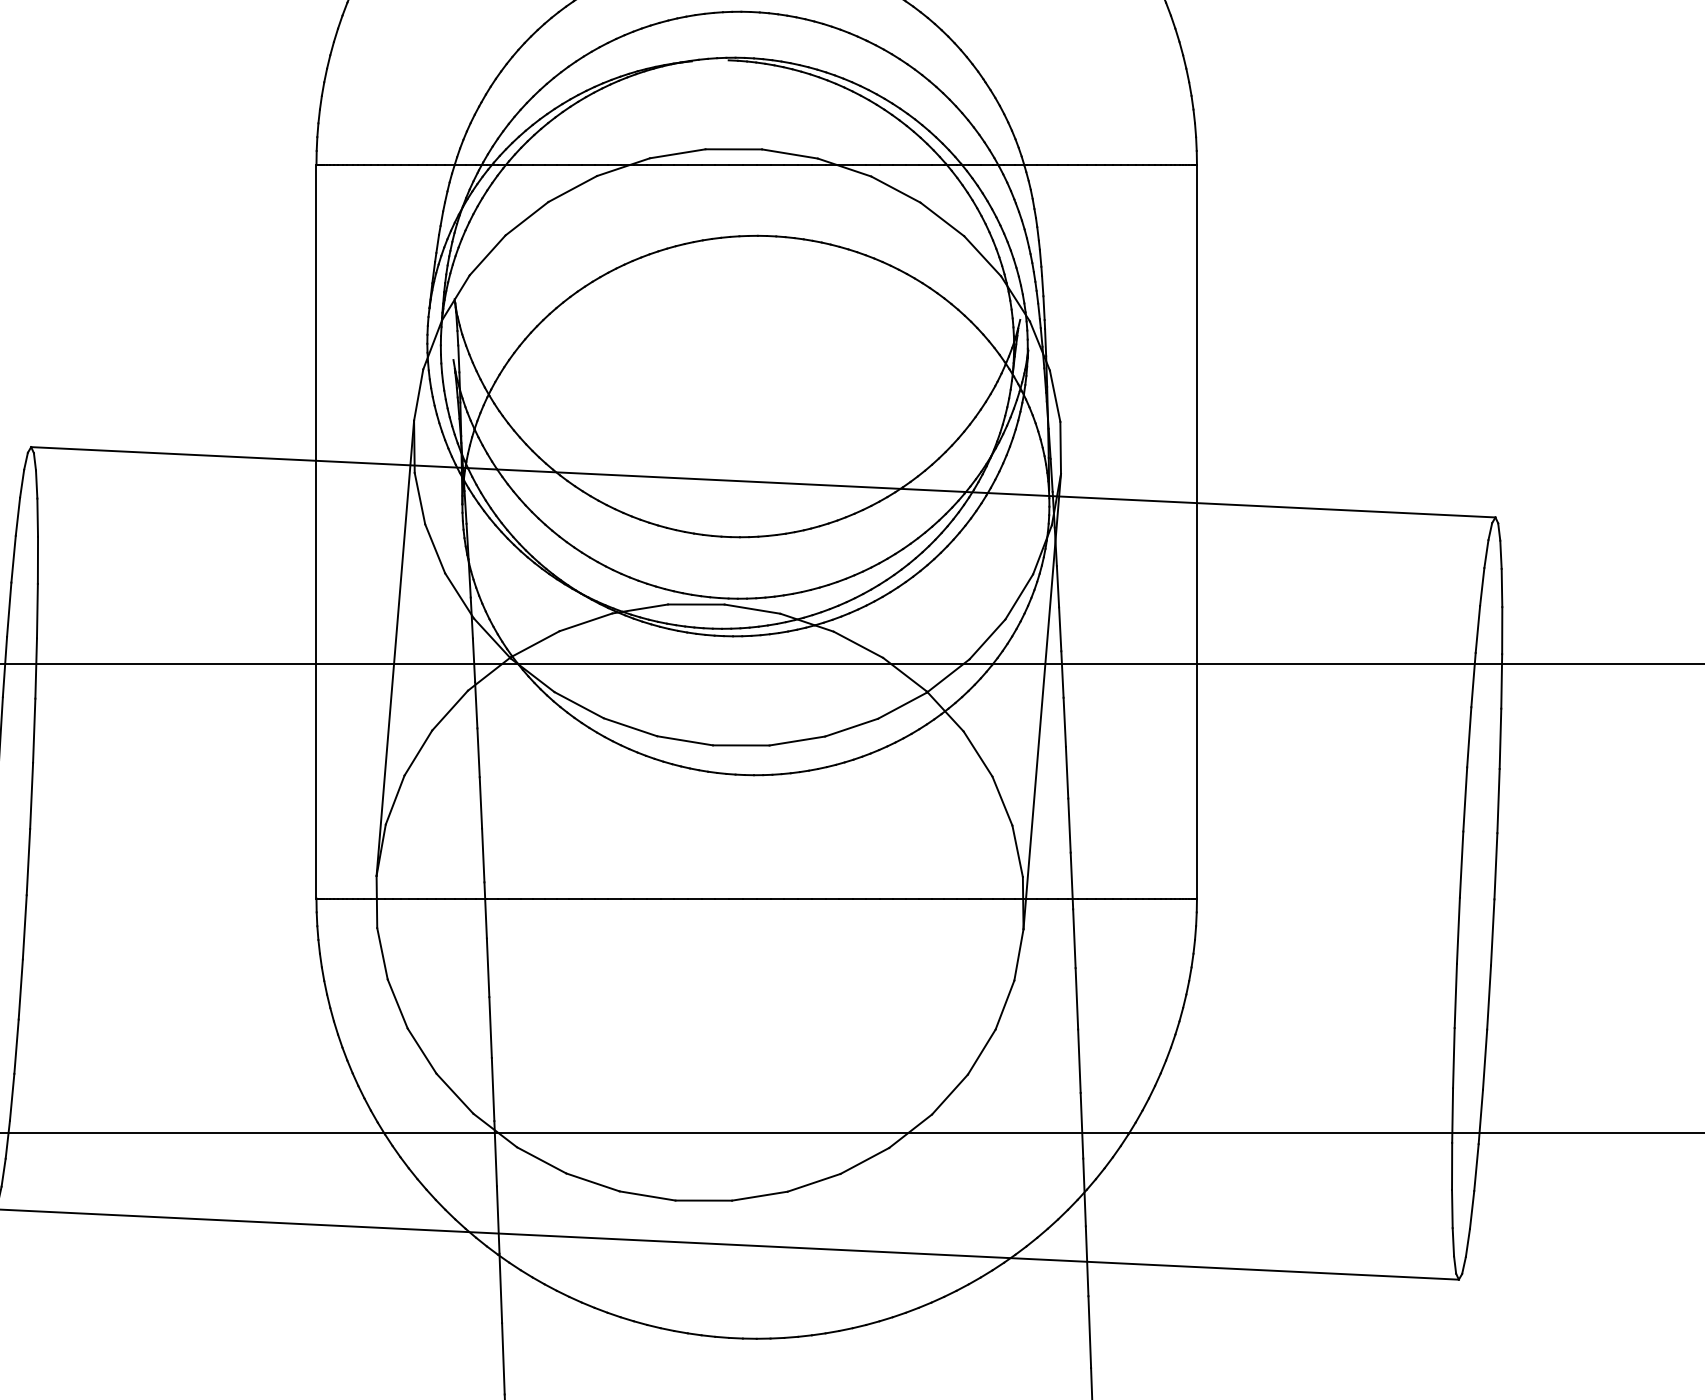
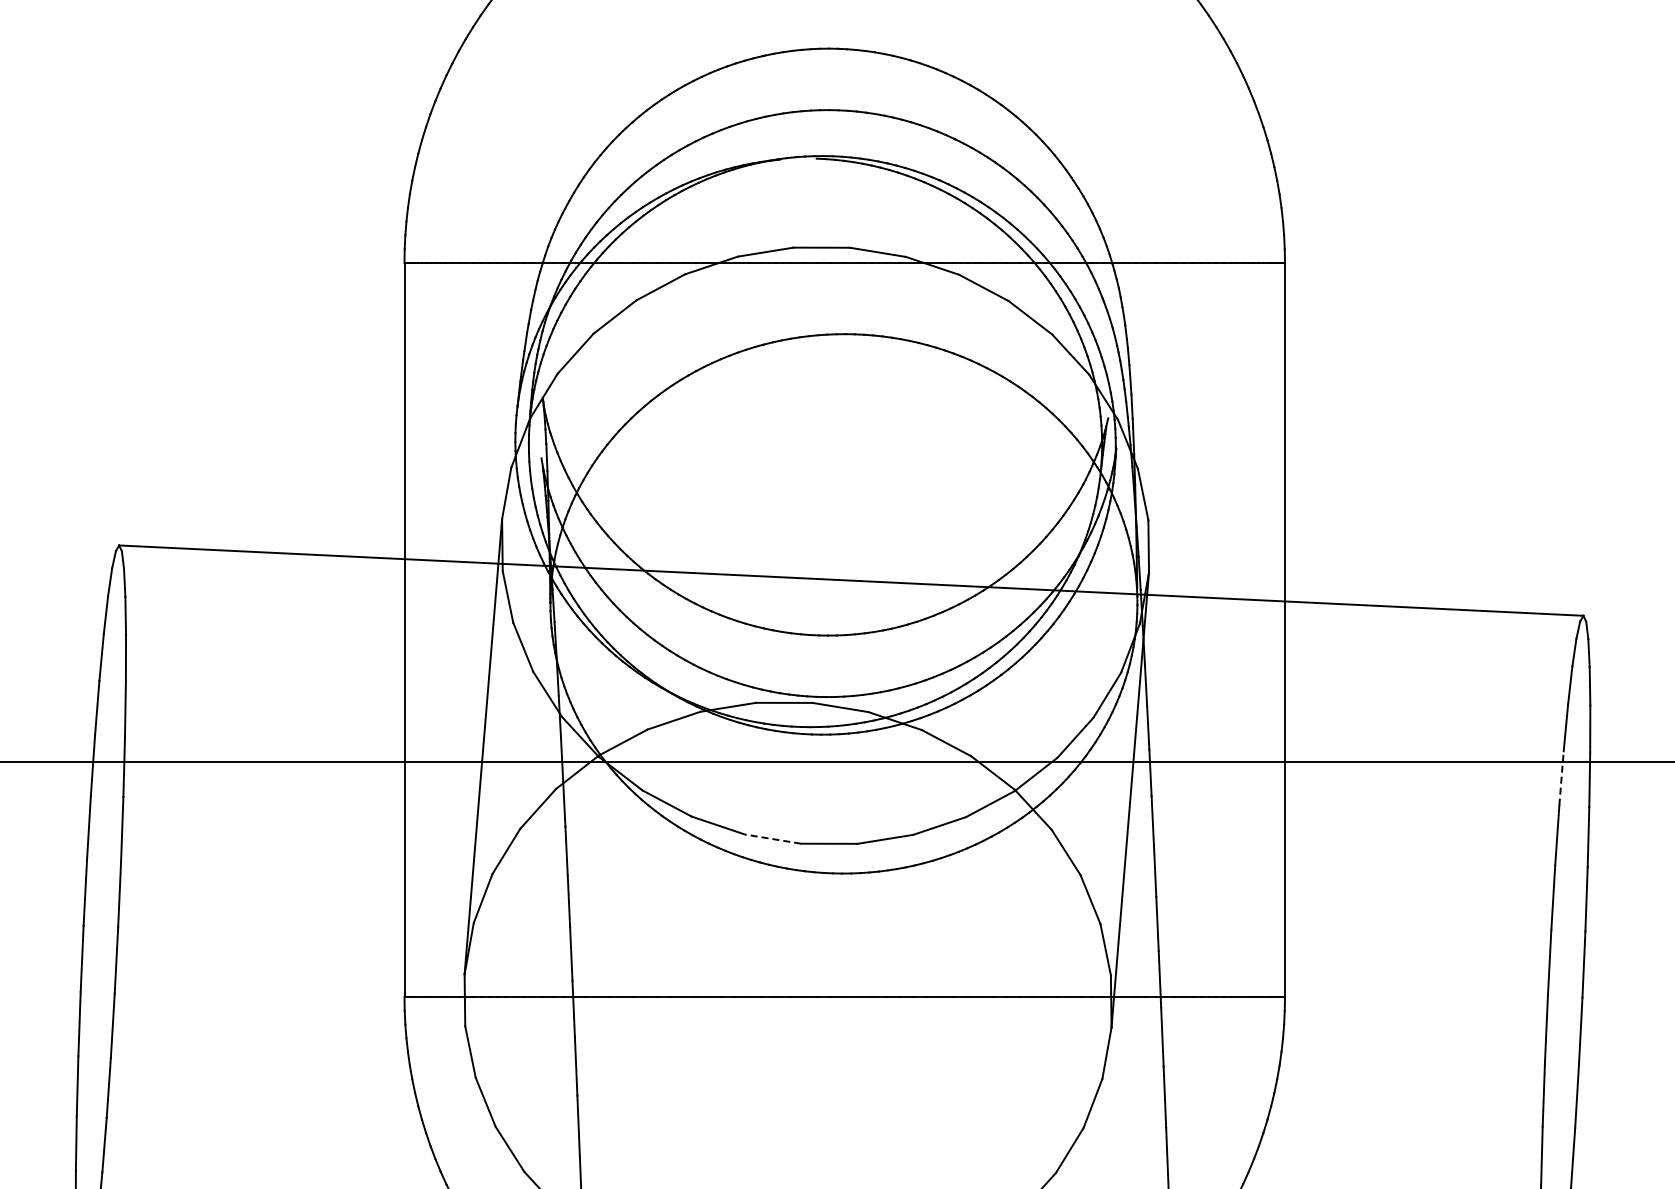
line: (1473, 679) -> (1561, 777), solid -> dashed
line: (684, 740) -> (772, 838), solid -> dashed

